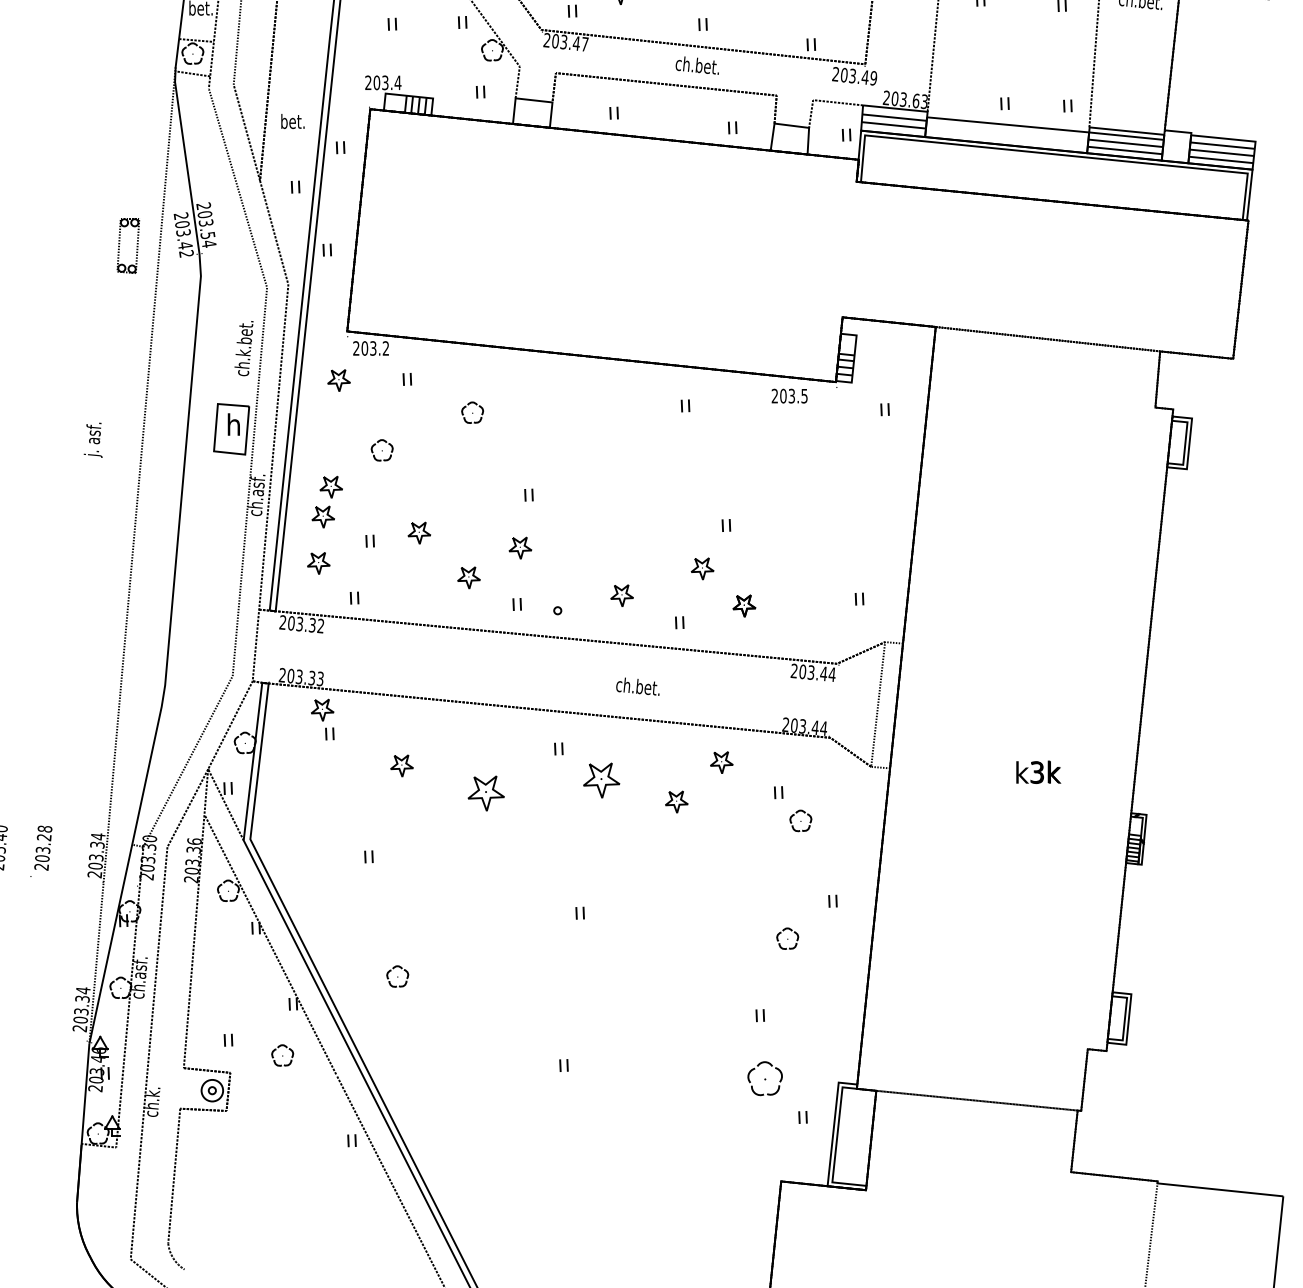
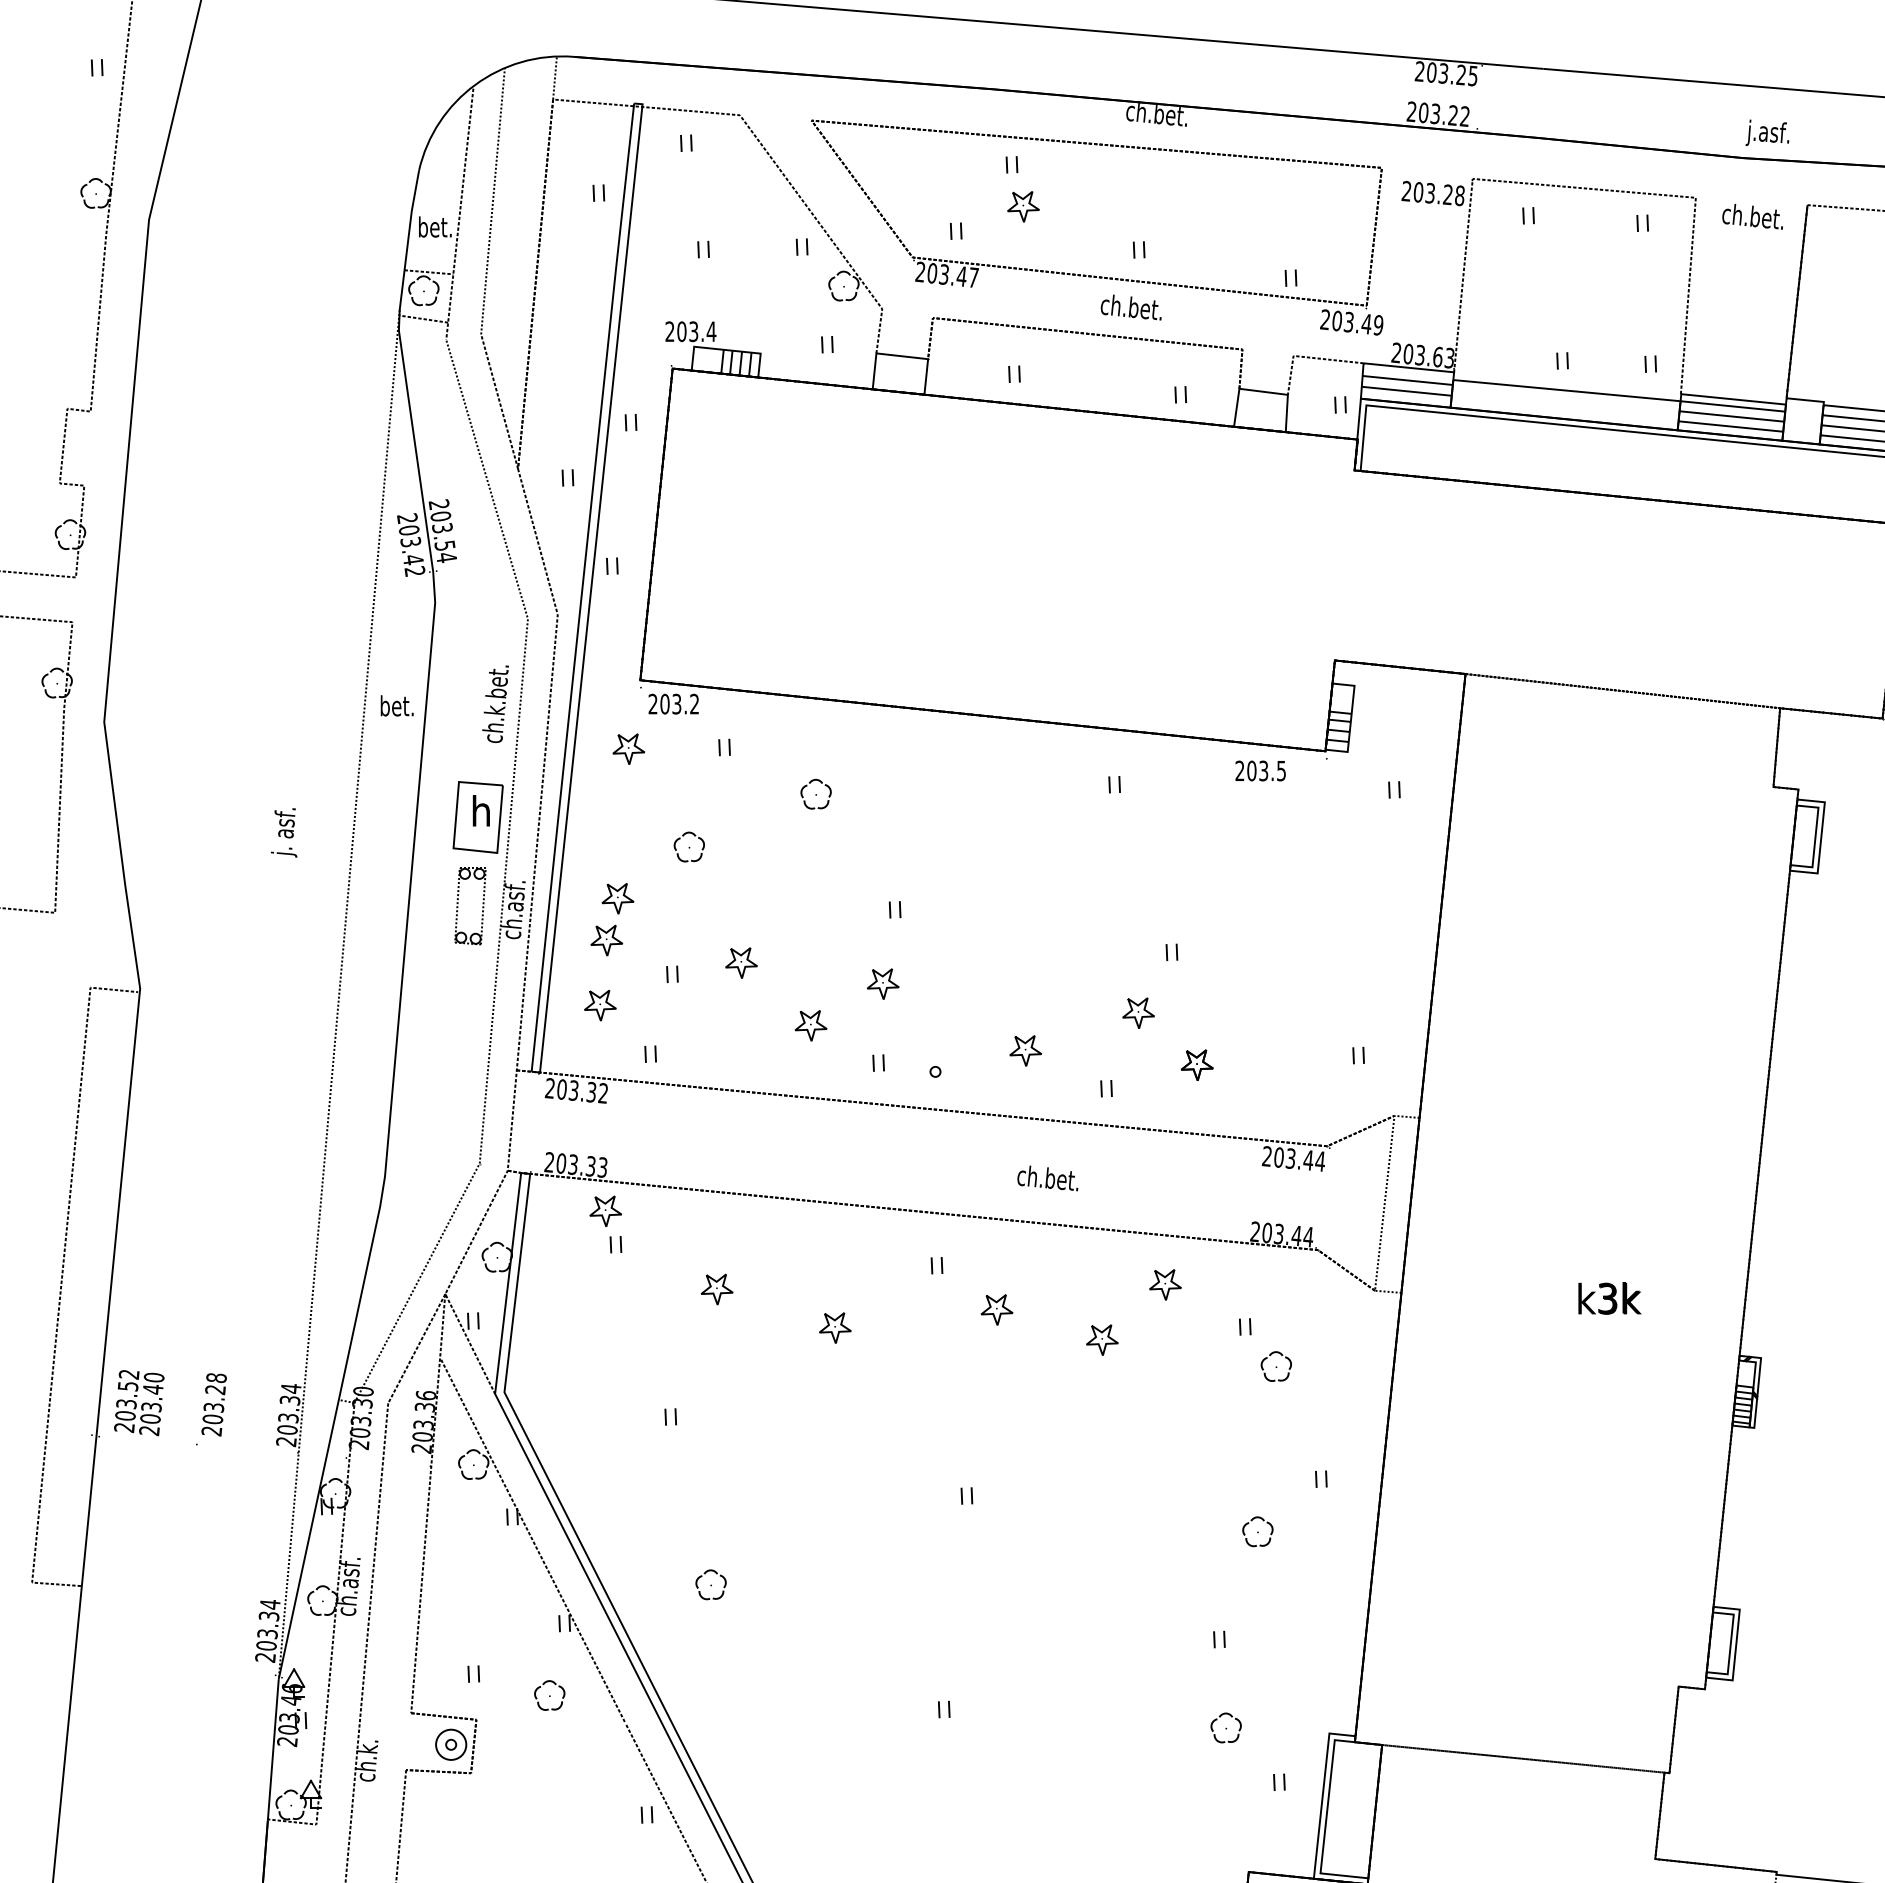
text: (292, 121) -> (396, 705), moved
part: (119, 246) -> (458, 906), moved
part: (601, 780) -> (996, 1309), size x0.62
part: (486, 793) -> (835, 1327), size x0.62
part: (764, 1078) -> (1225, 1727), size x0.62

